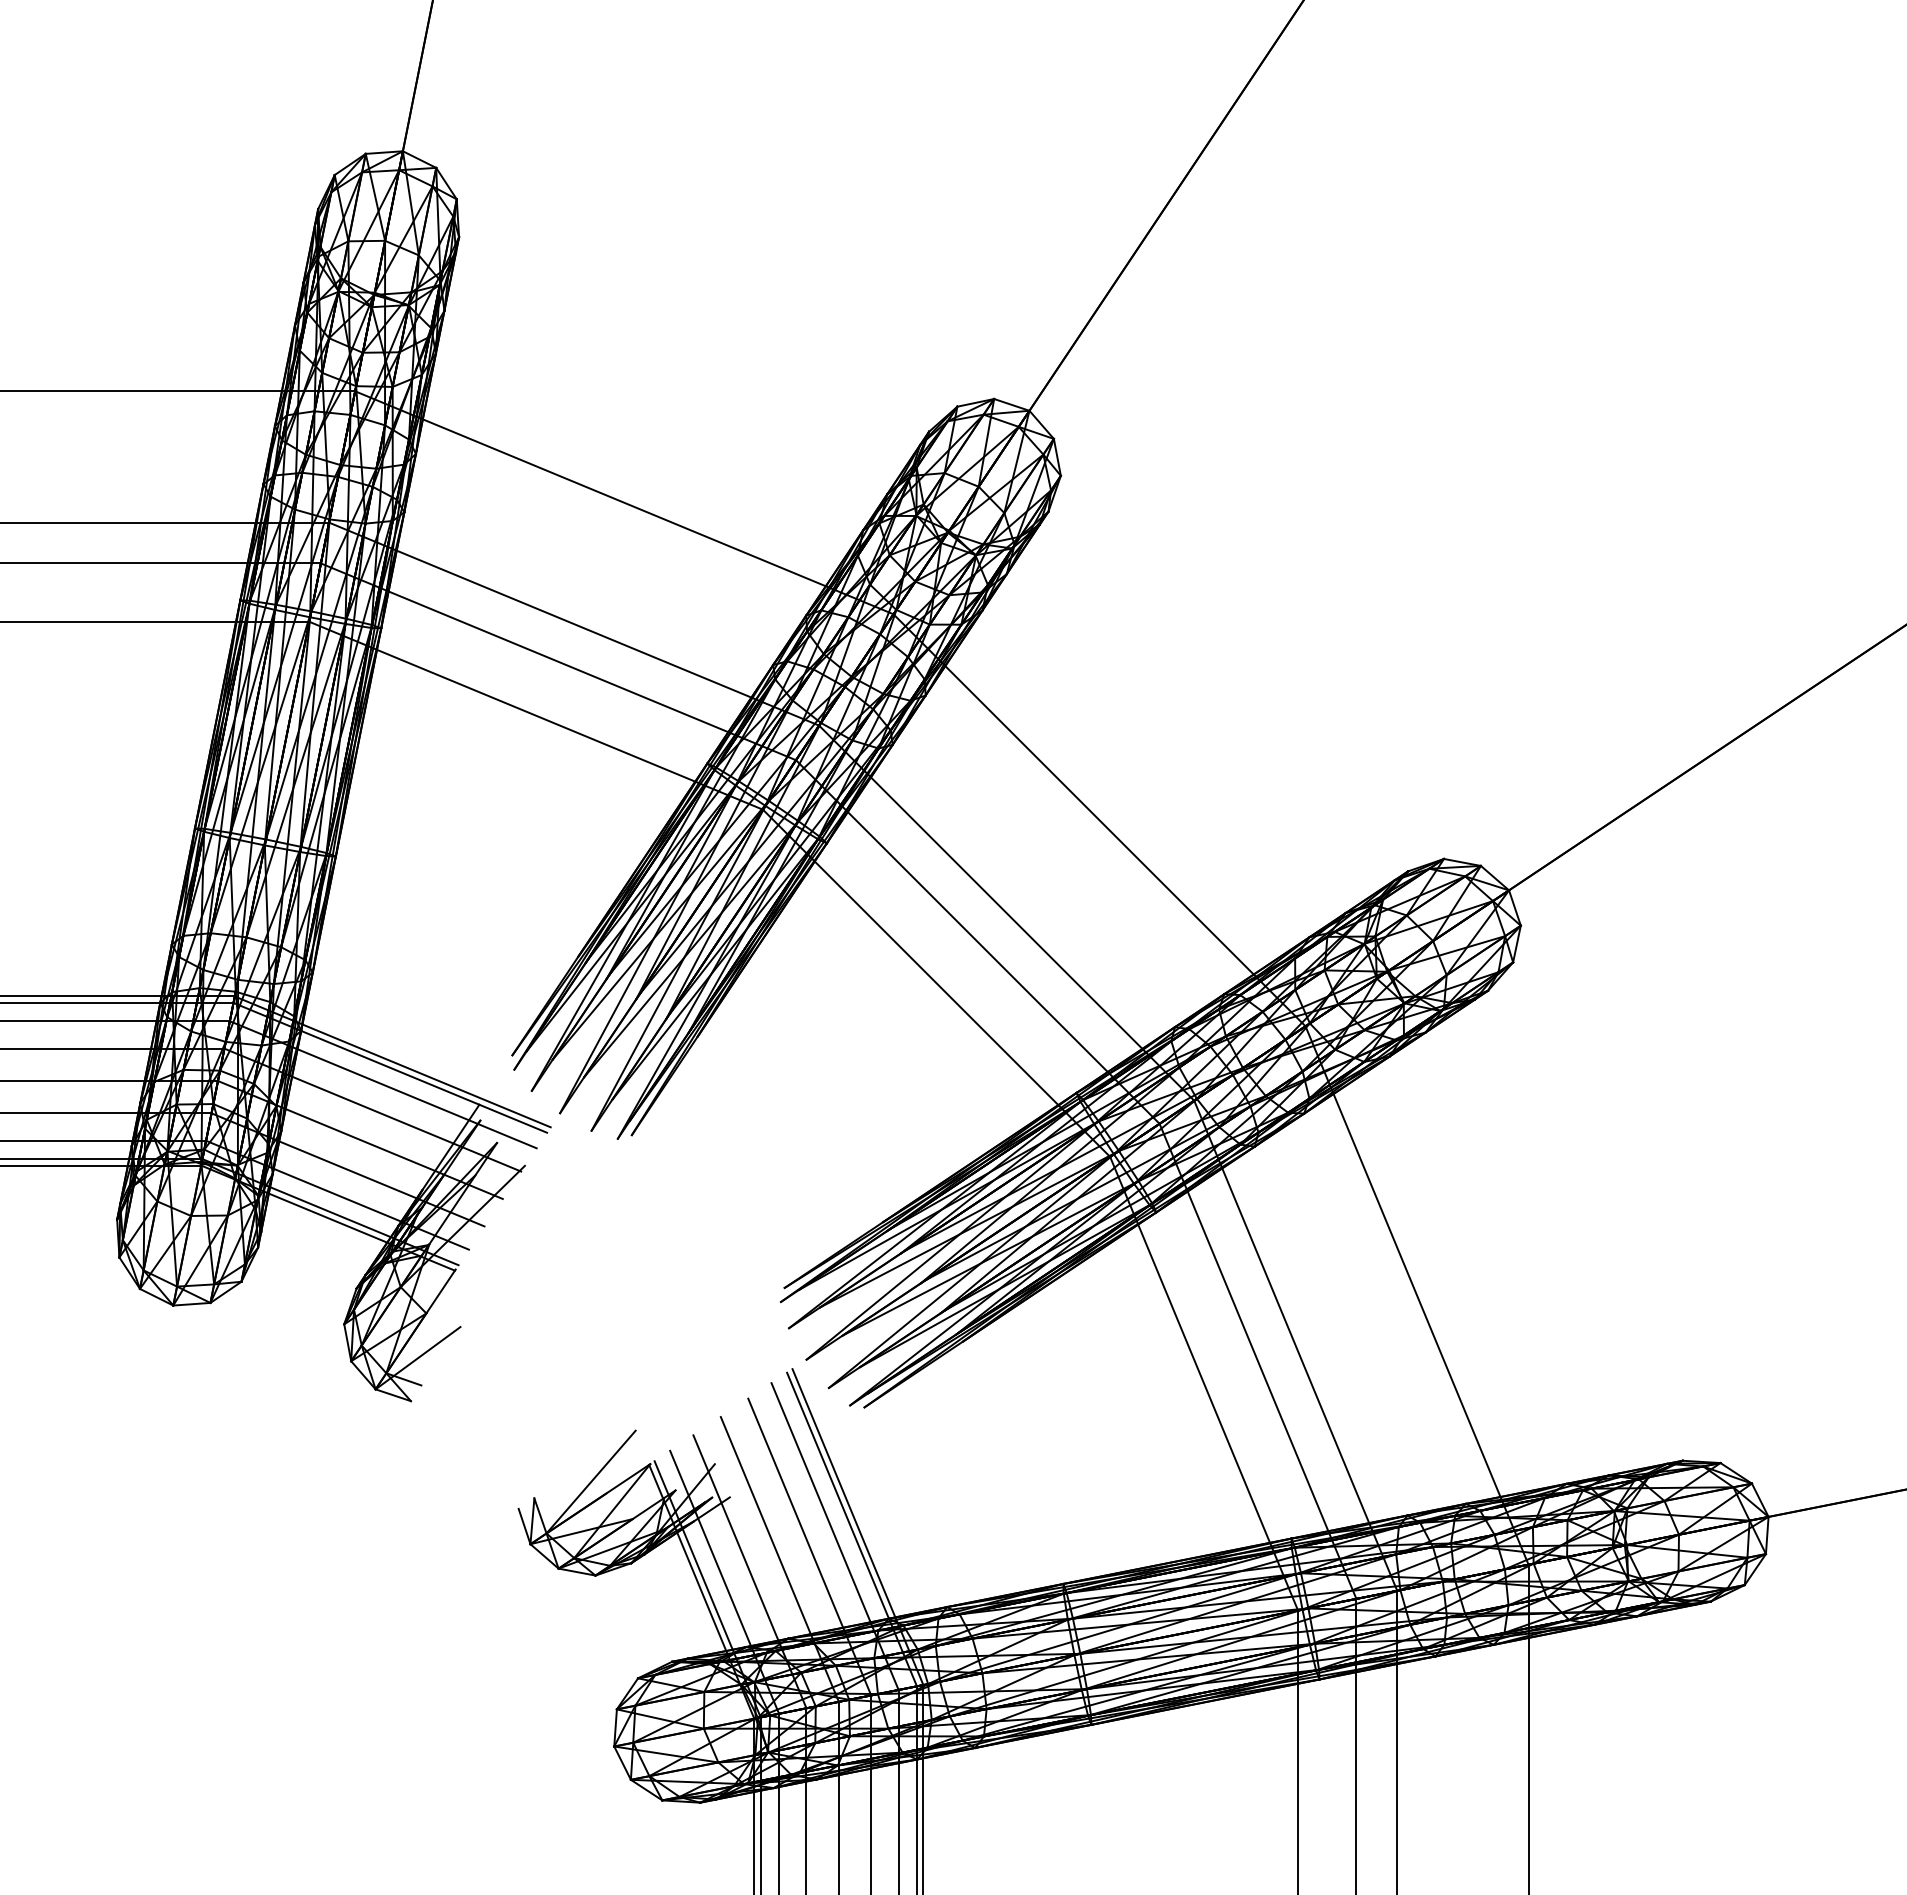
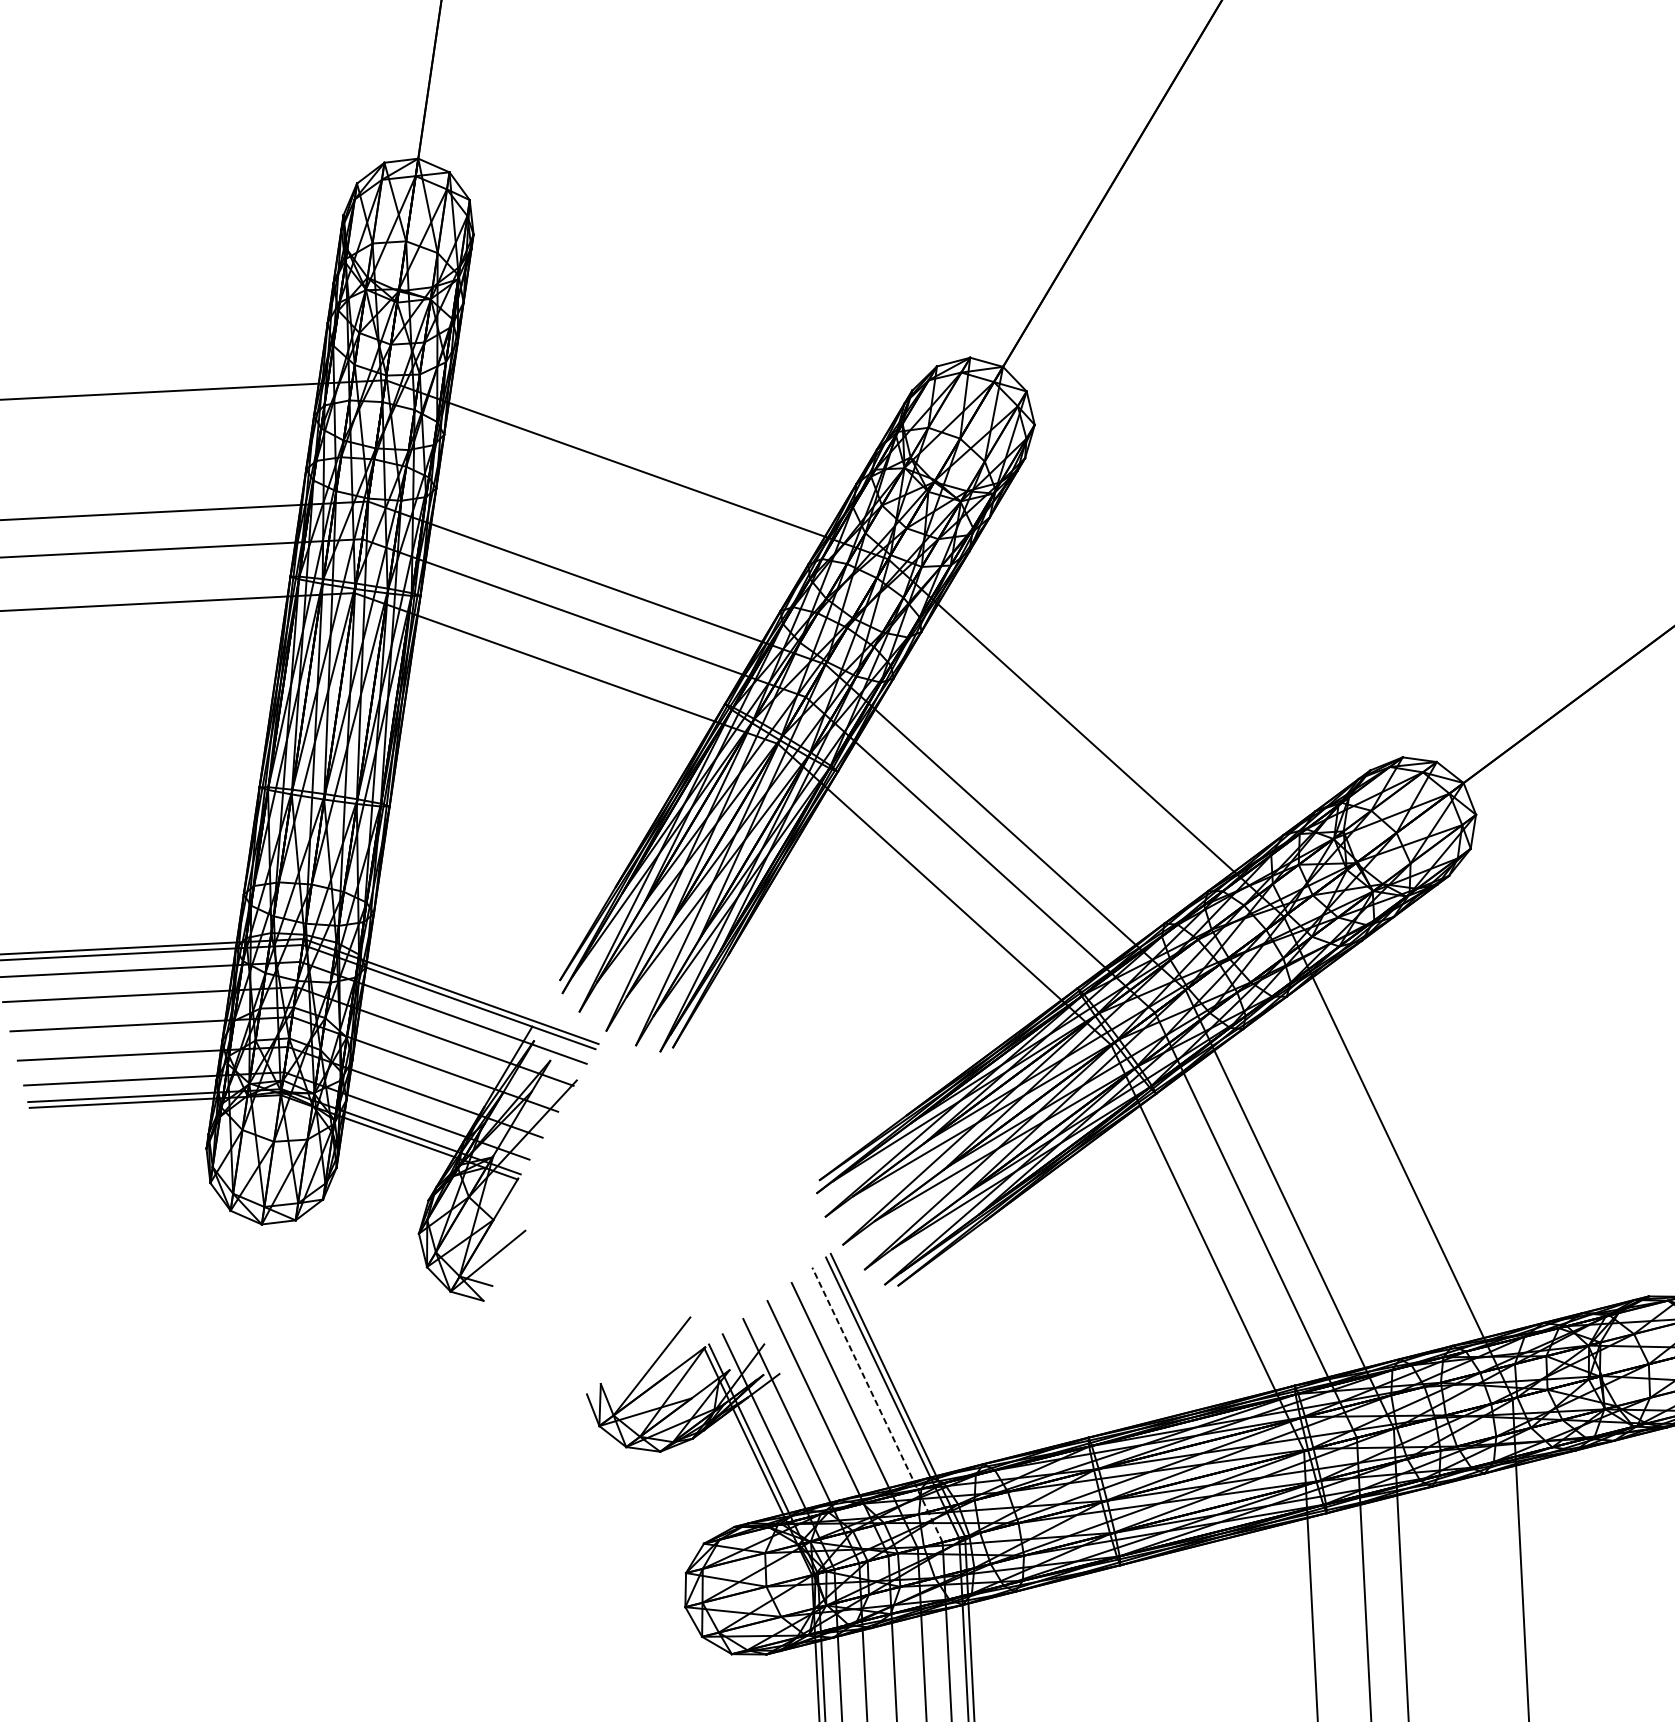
line: (834, 1536) -> (876, 1404), solid -> dashed

